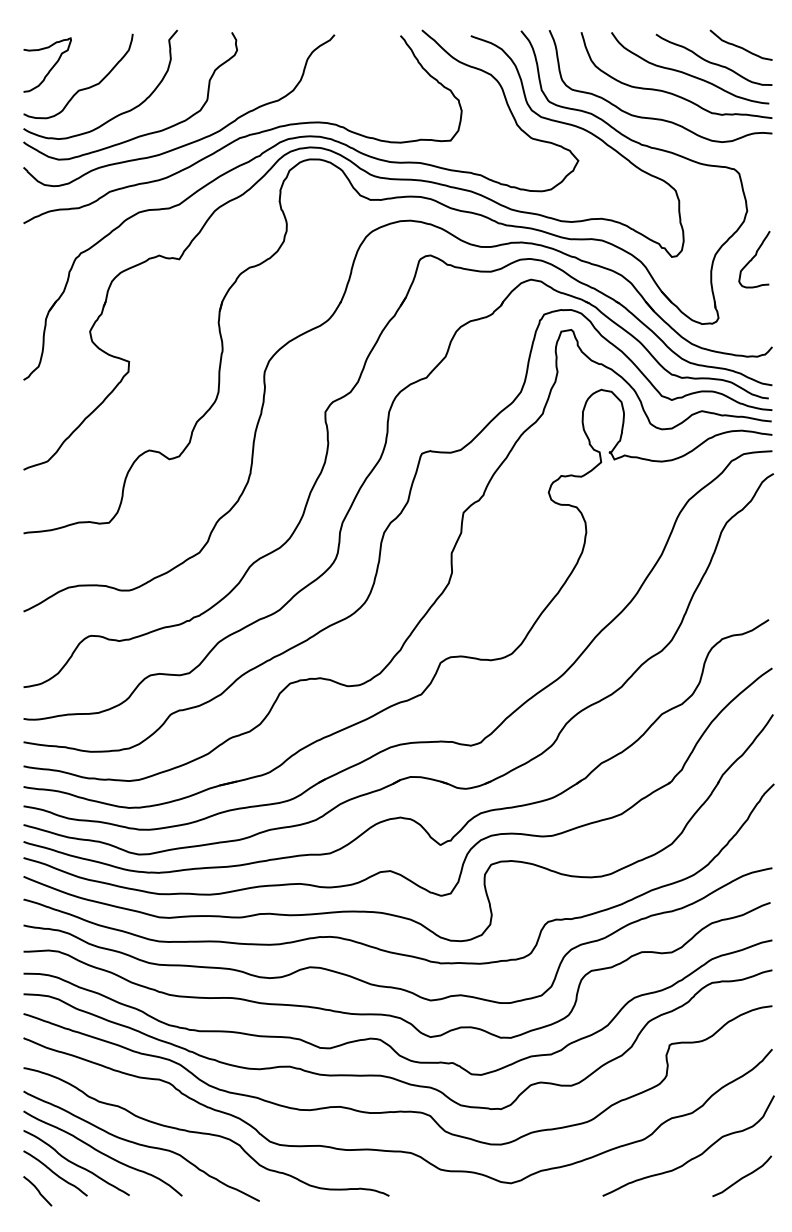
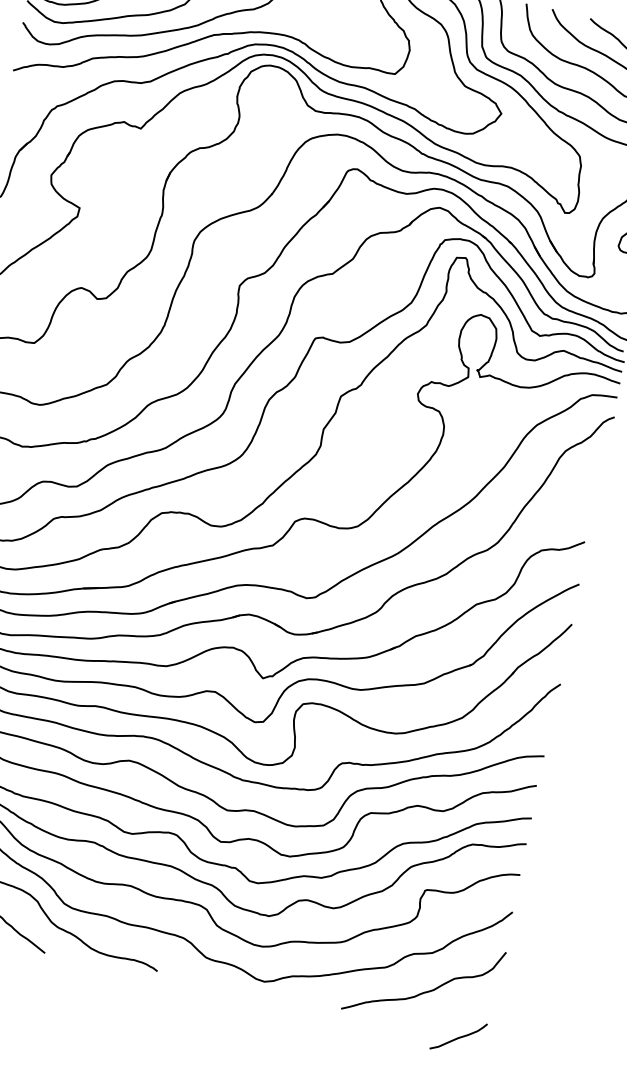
curve: (743, 1176) -> (459, 1036), moved

